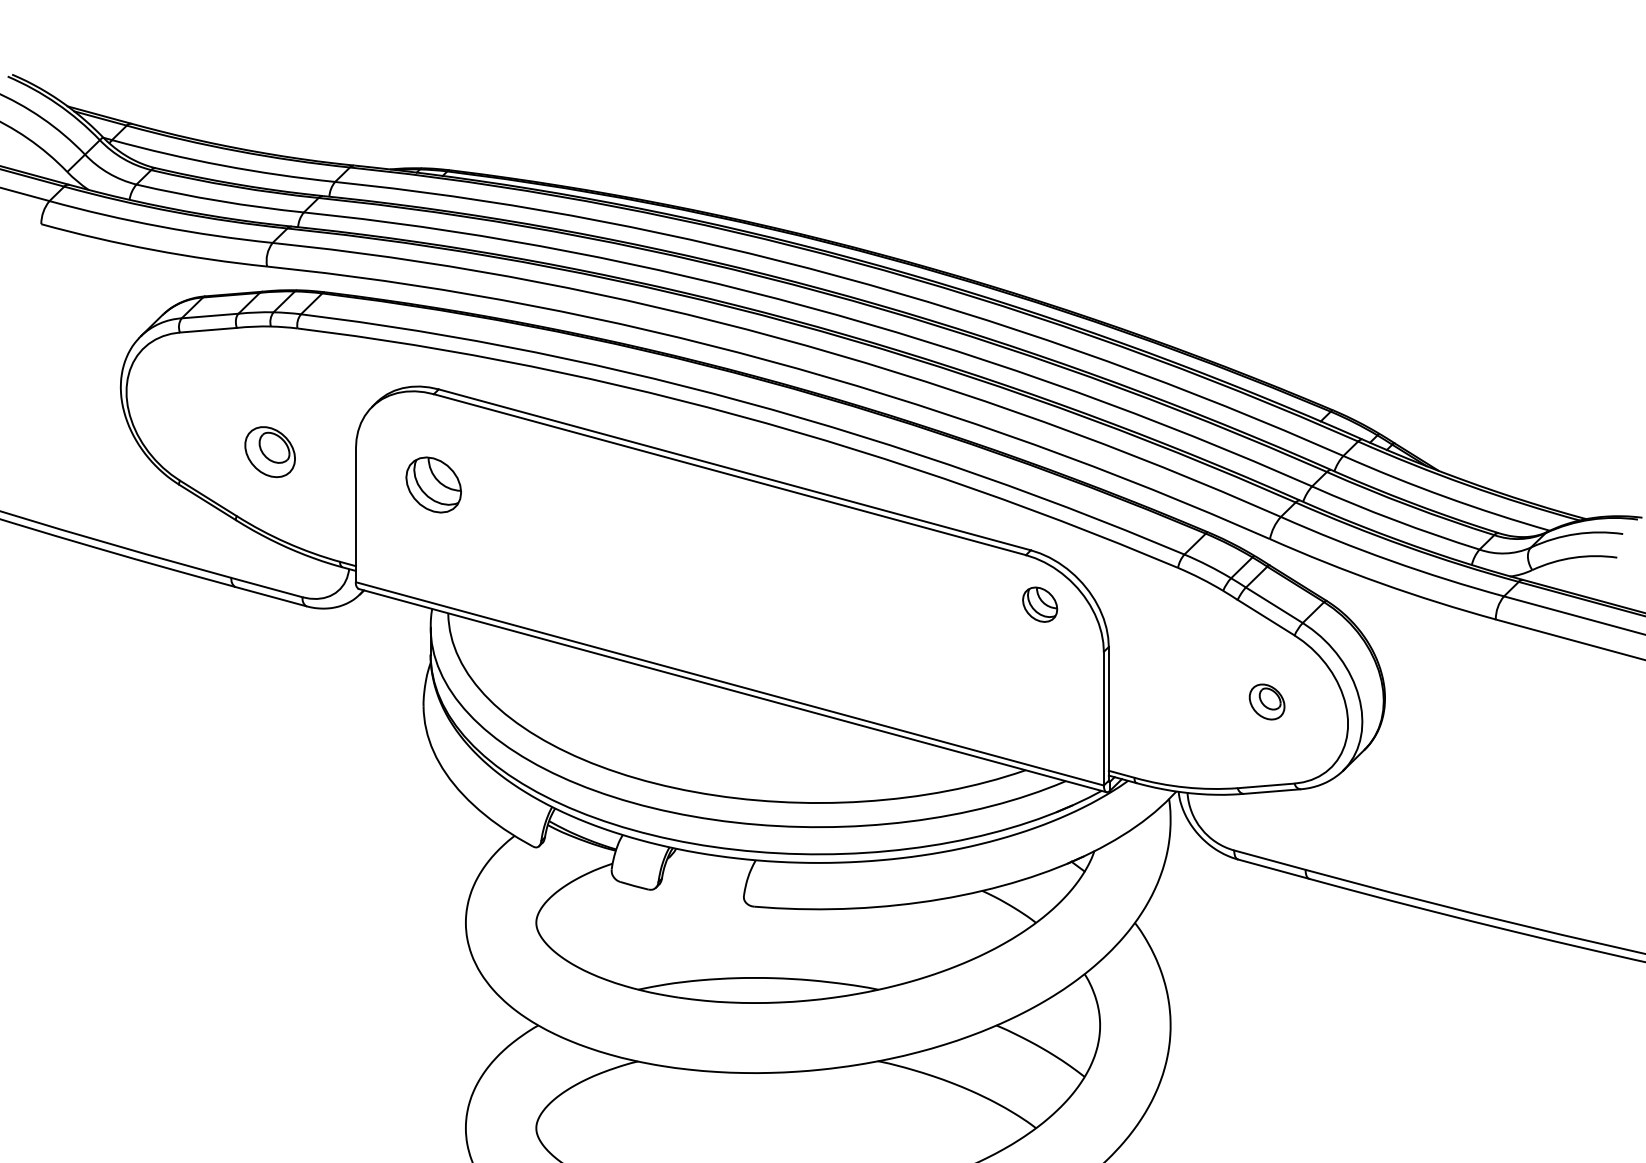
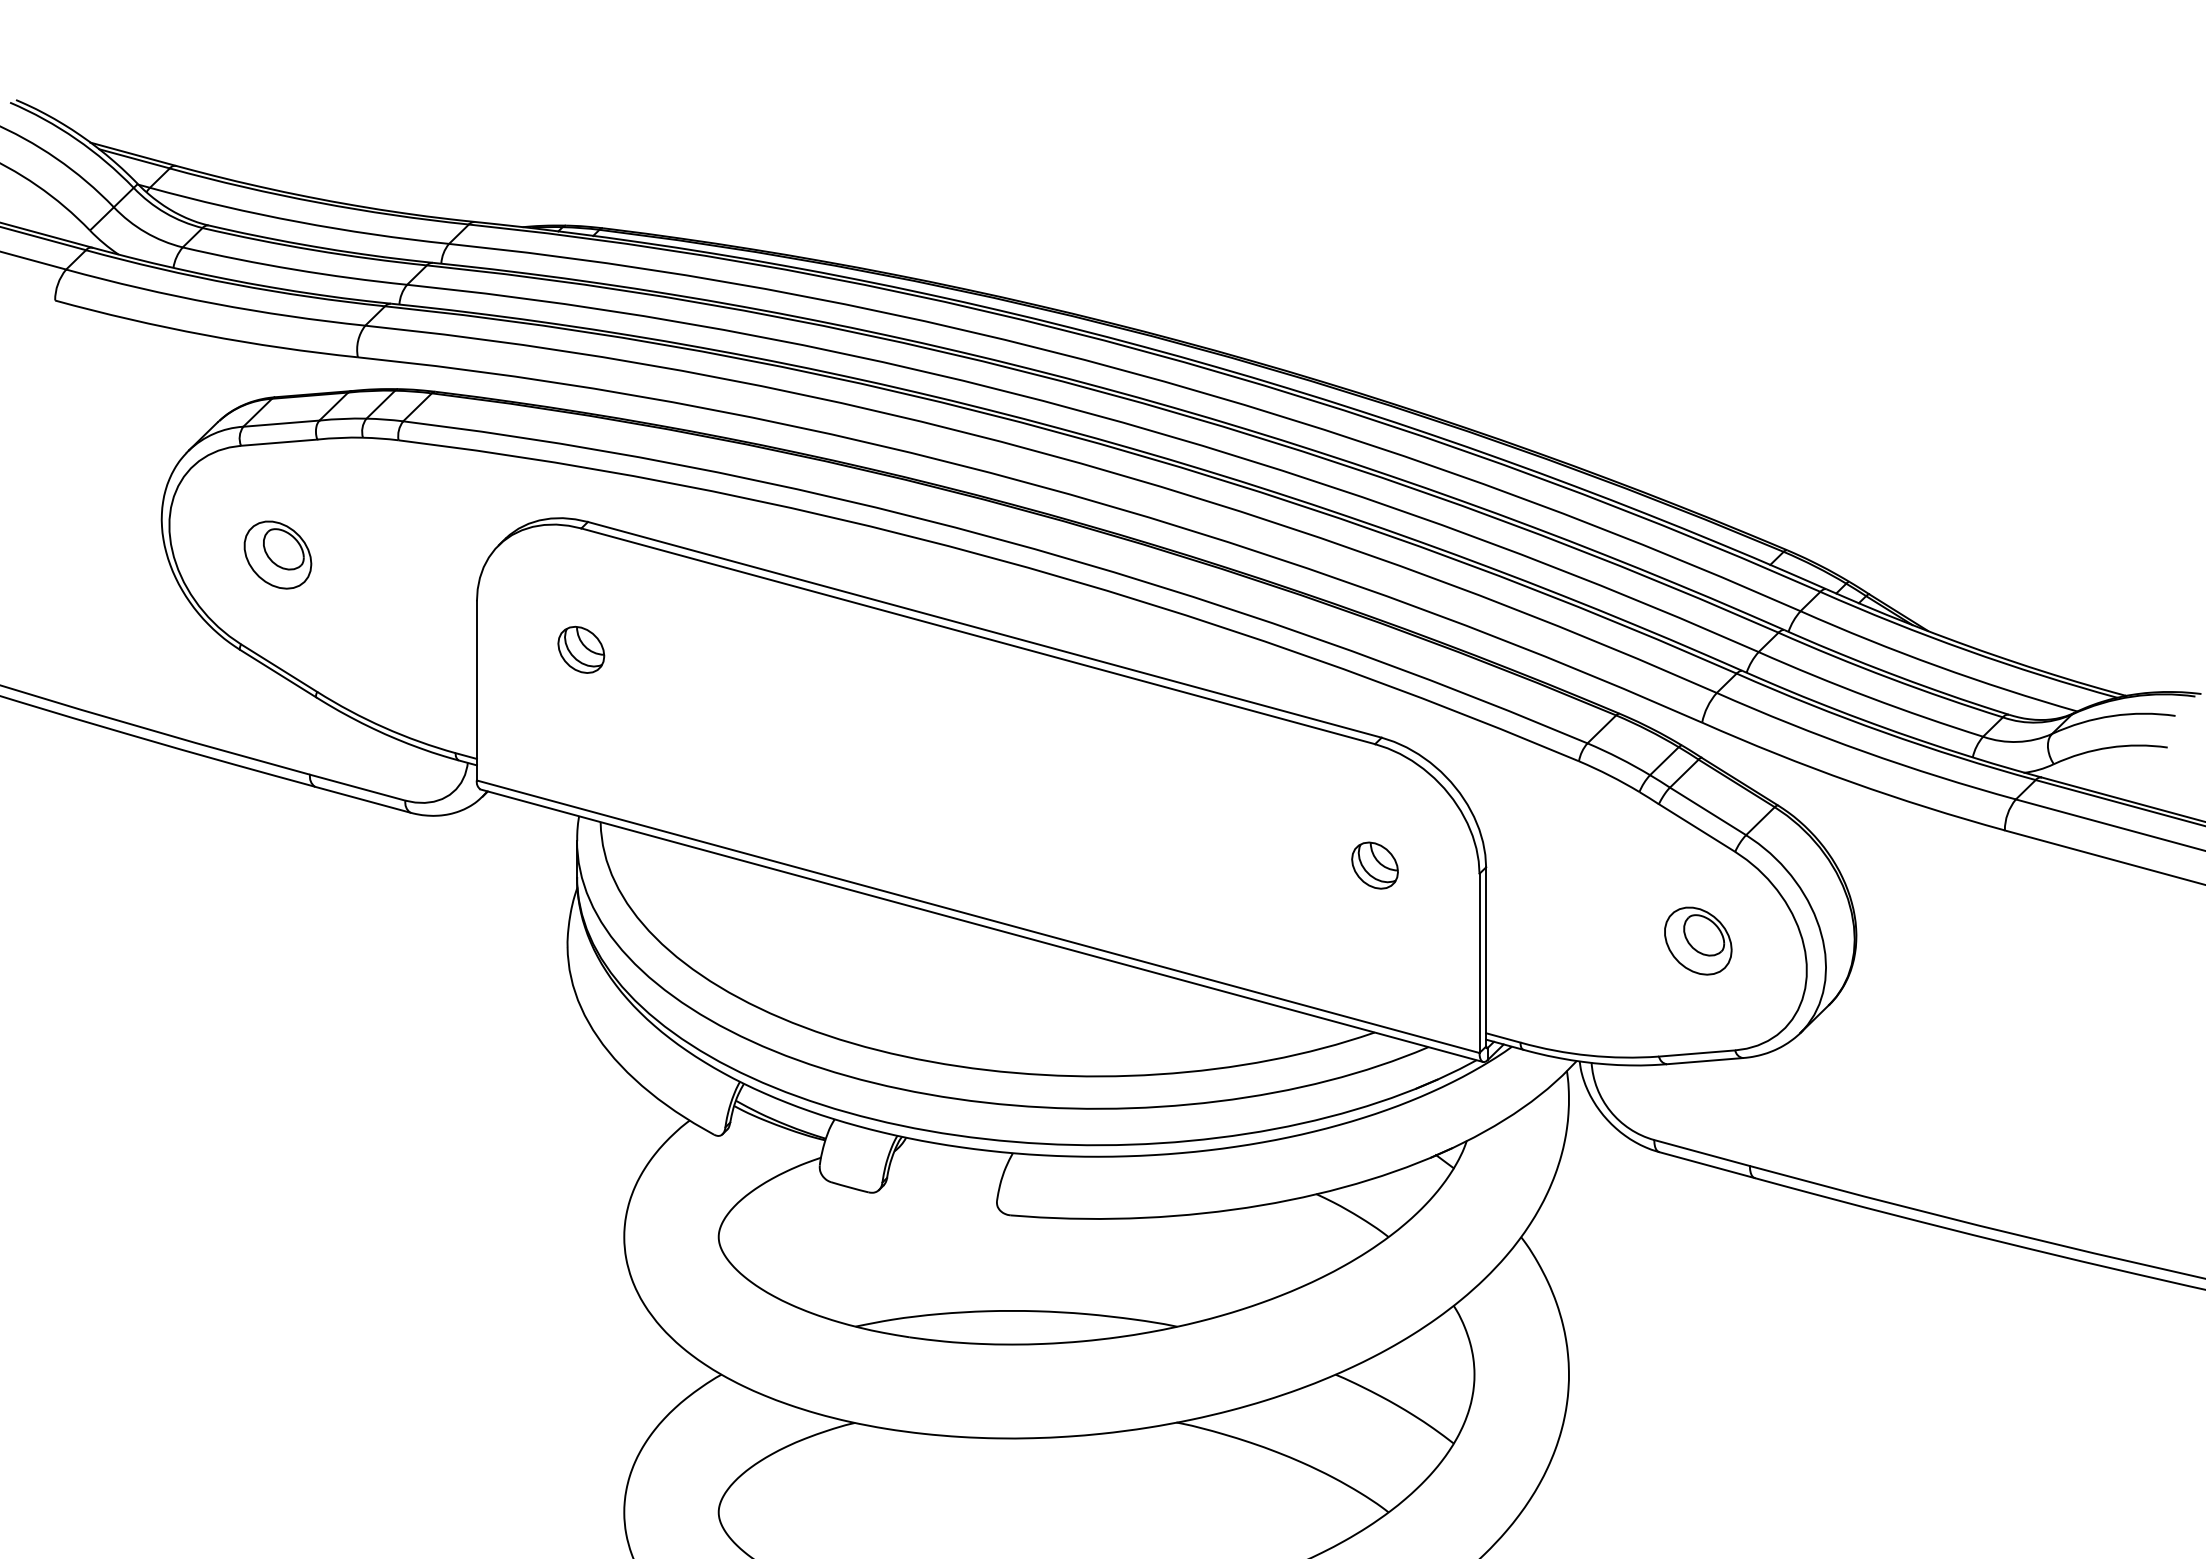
part: (269, 451) -> (277, 554), moved
part: (433, 484) -> (581, 649), size x0.62
part: (1039, 604) -> (1374, 865), moved
part: (1267, 701) -> (1698, 940), size x1.43

